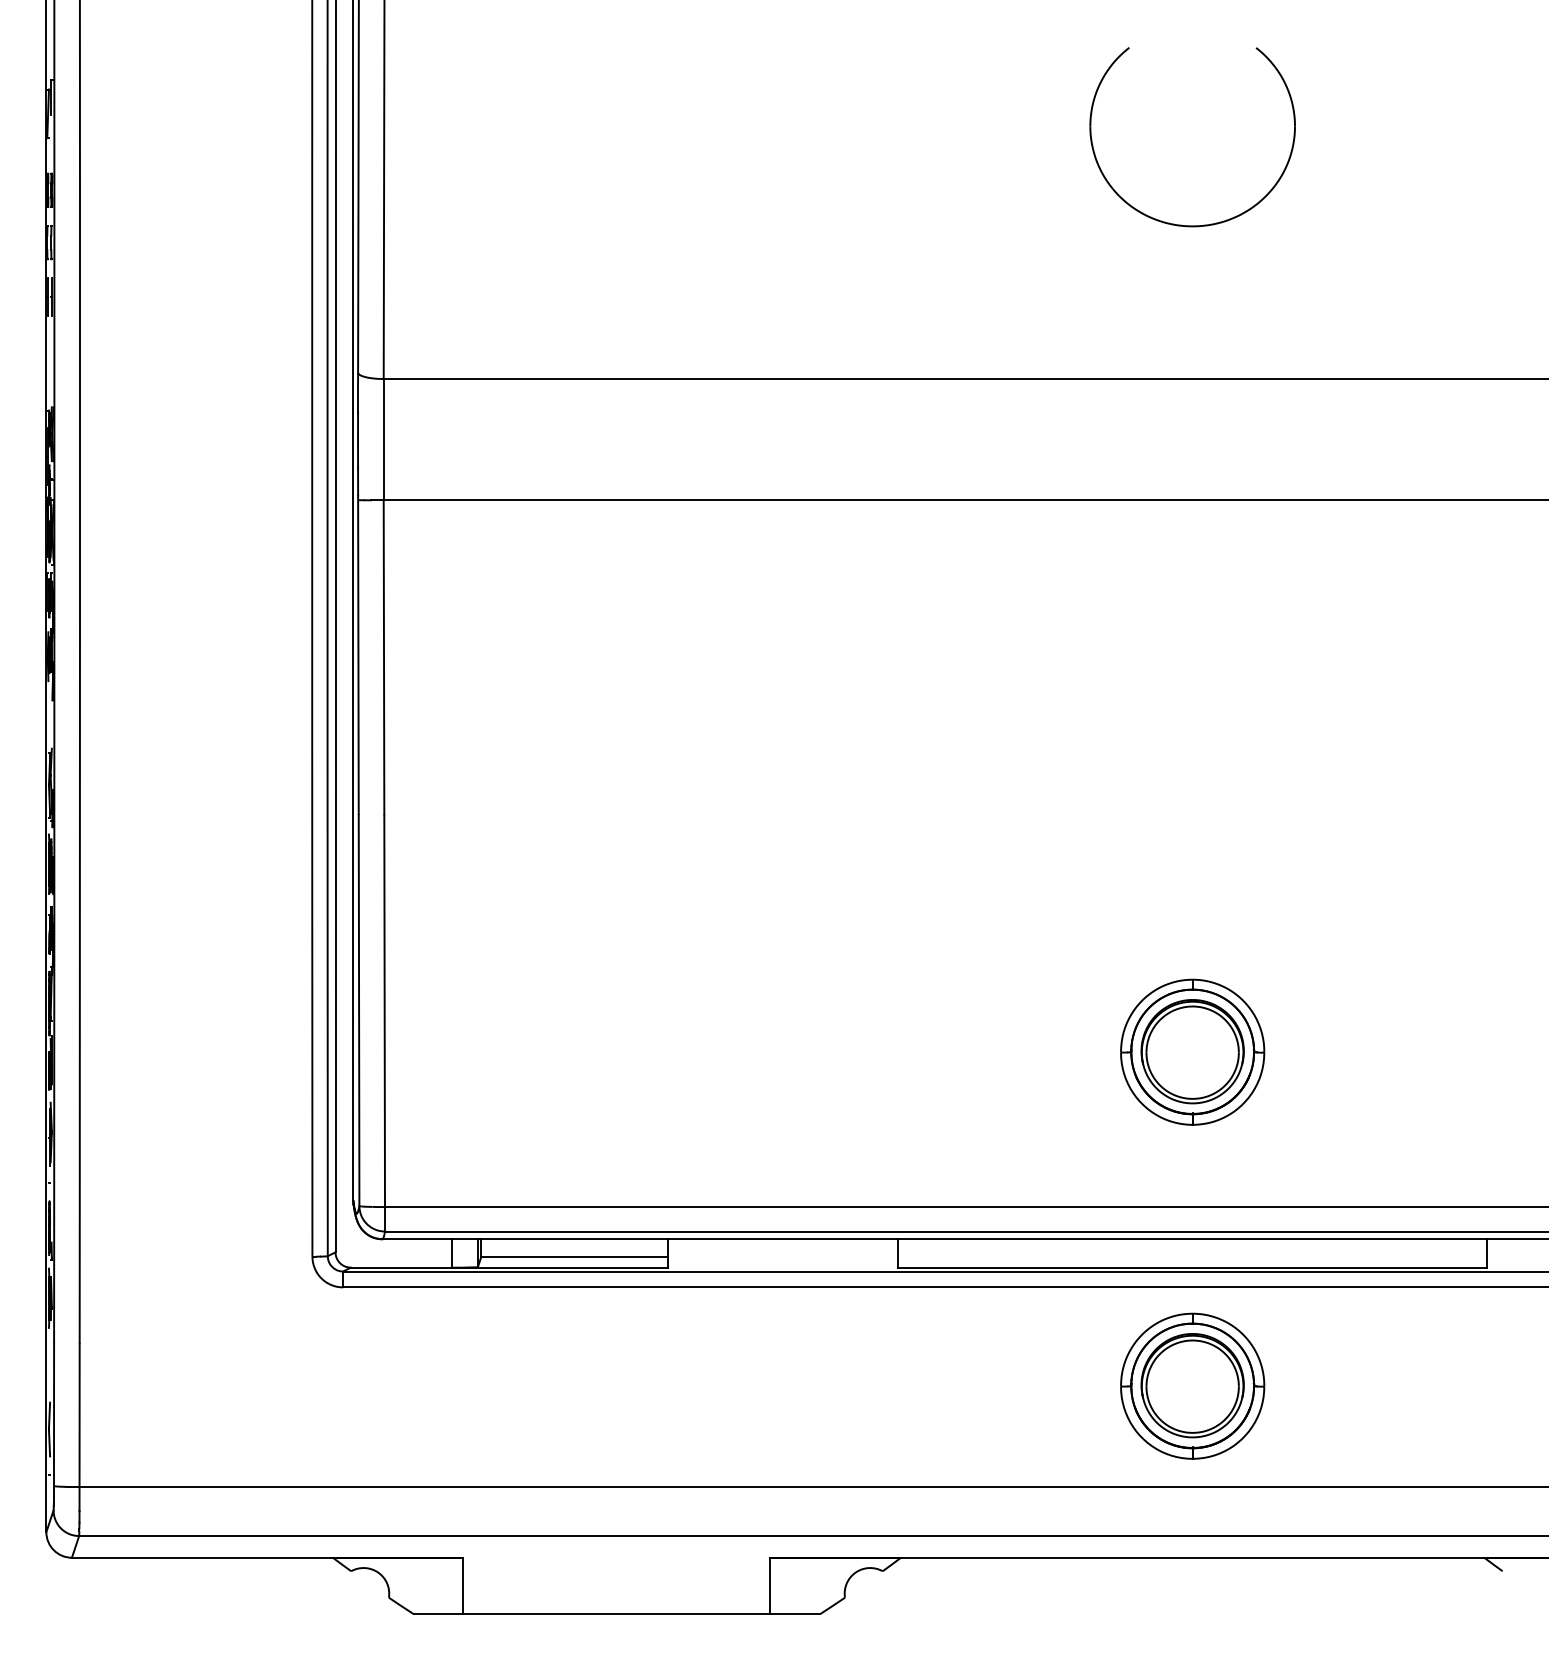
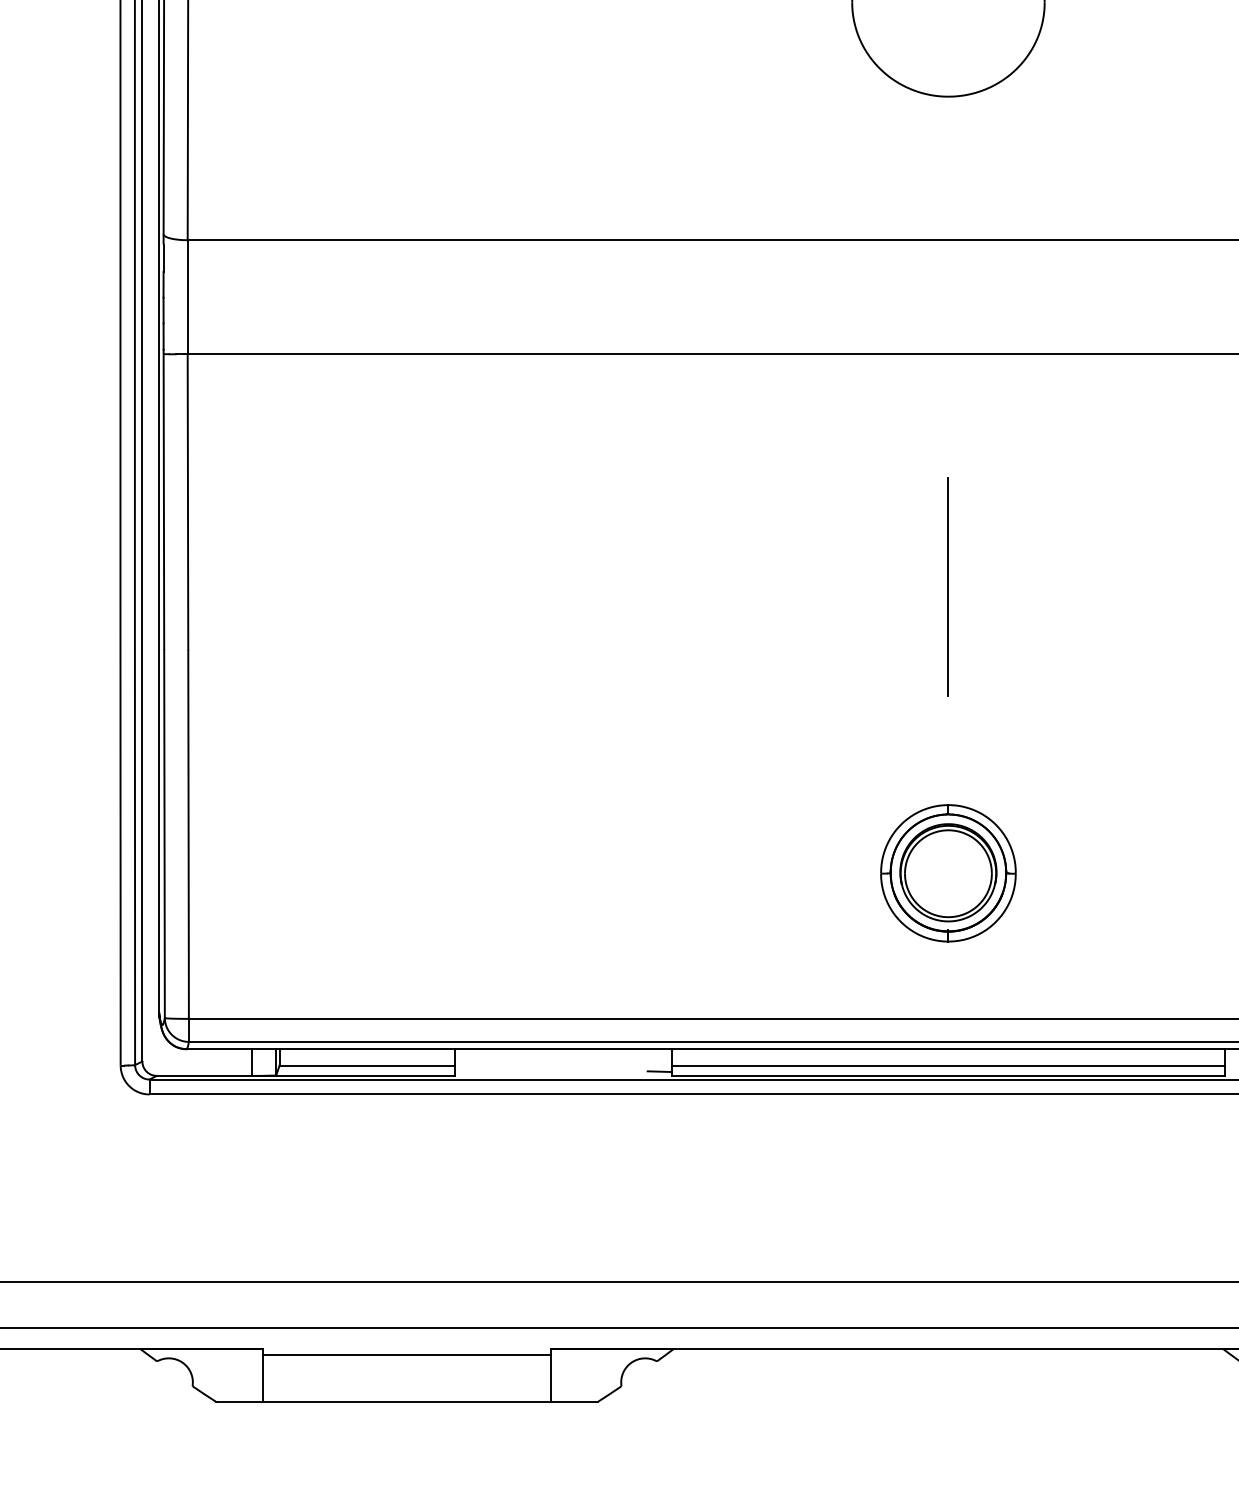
line: (1192, 747) -> (948, 586), added
line: (1192, 1256) -> (948, 1065), added
line: (885, 1262) -> (659, 1071), added
part: (1192, 1385) -> (948, 1186), removed
line: (616, 1564) -> (406, 1355), added

